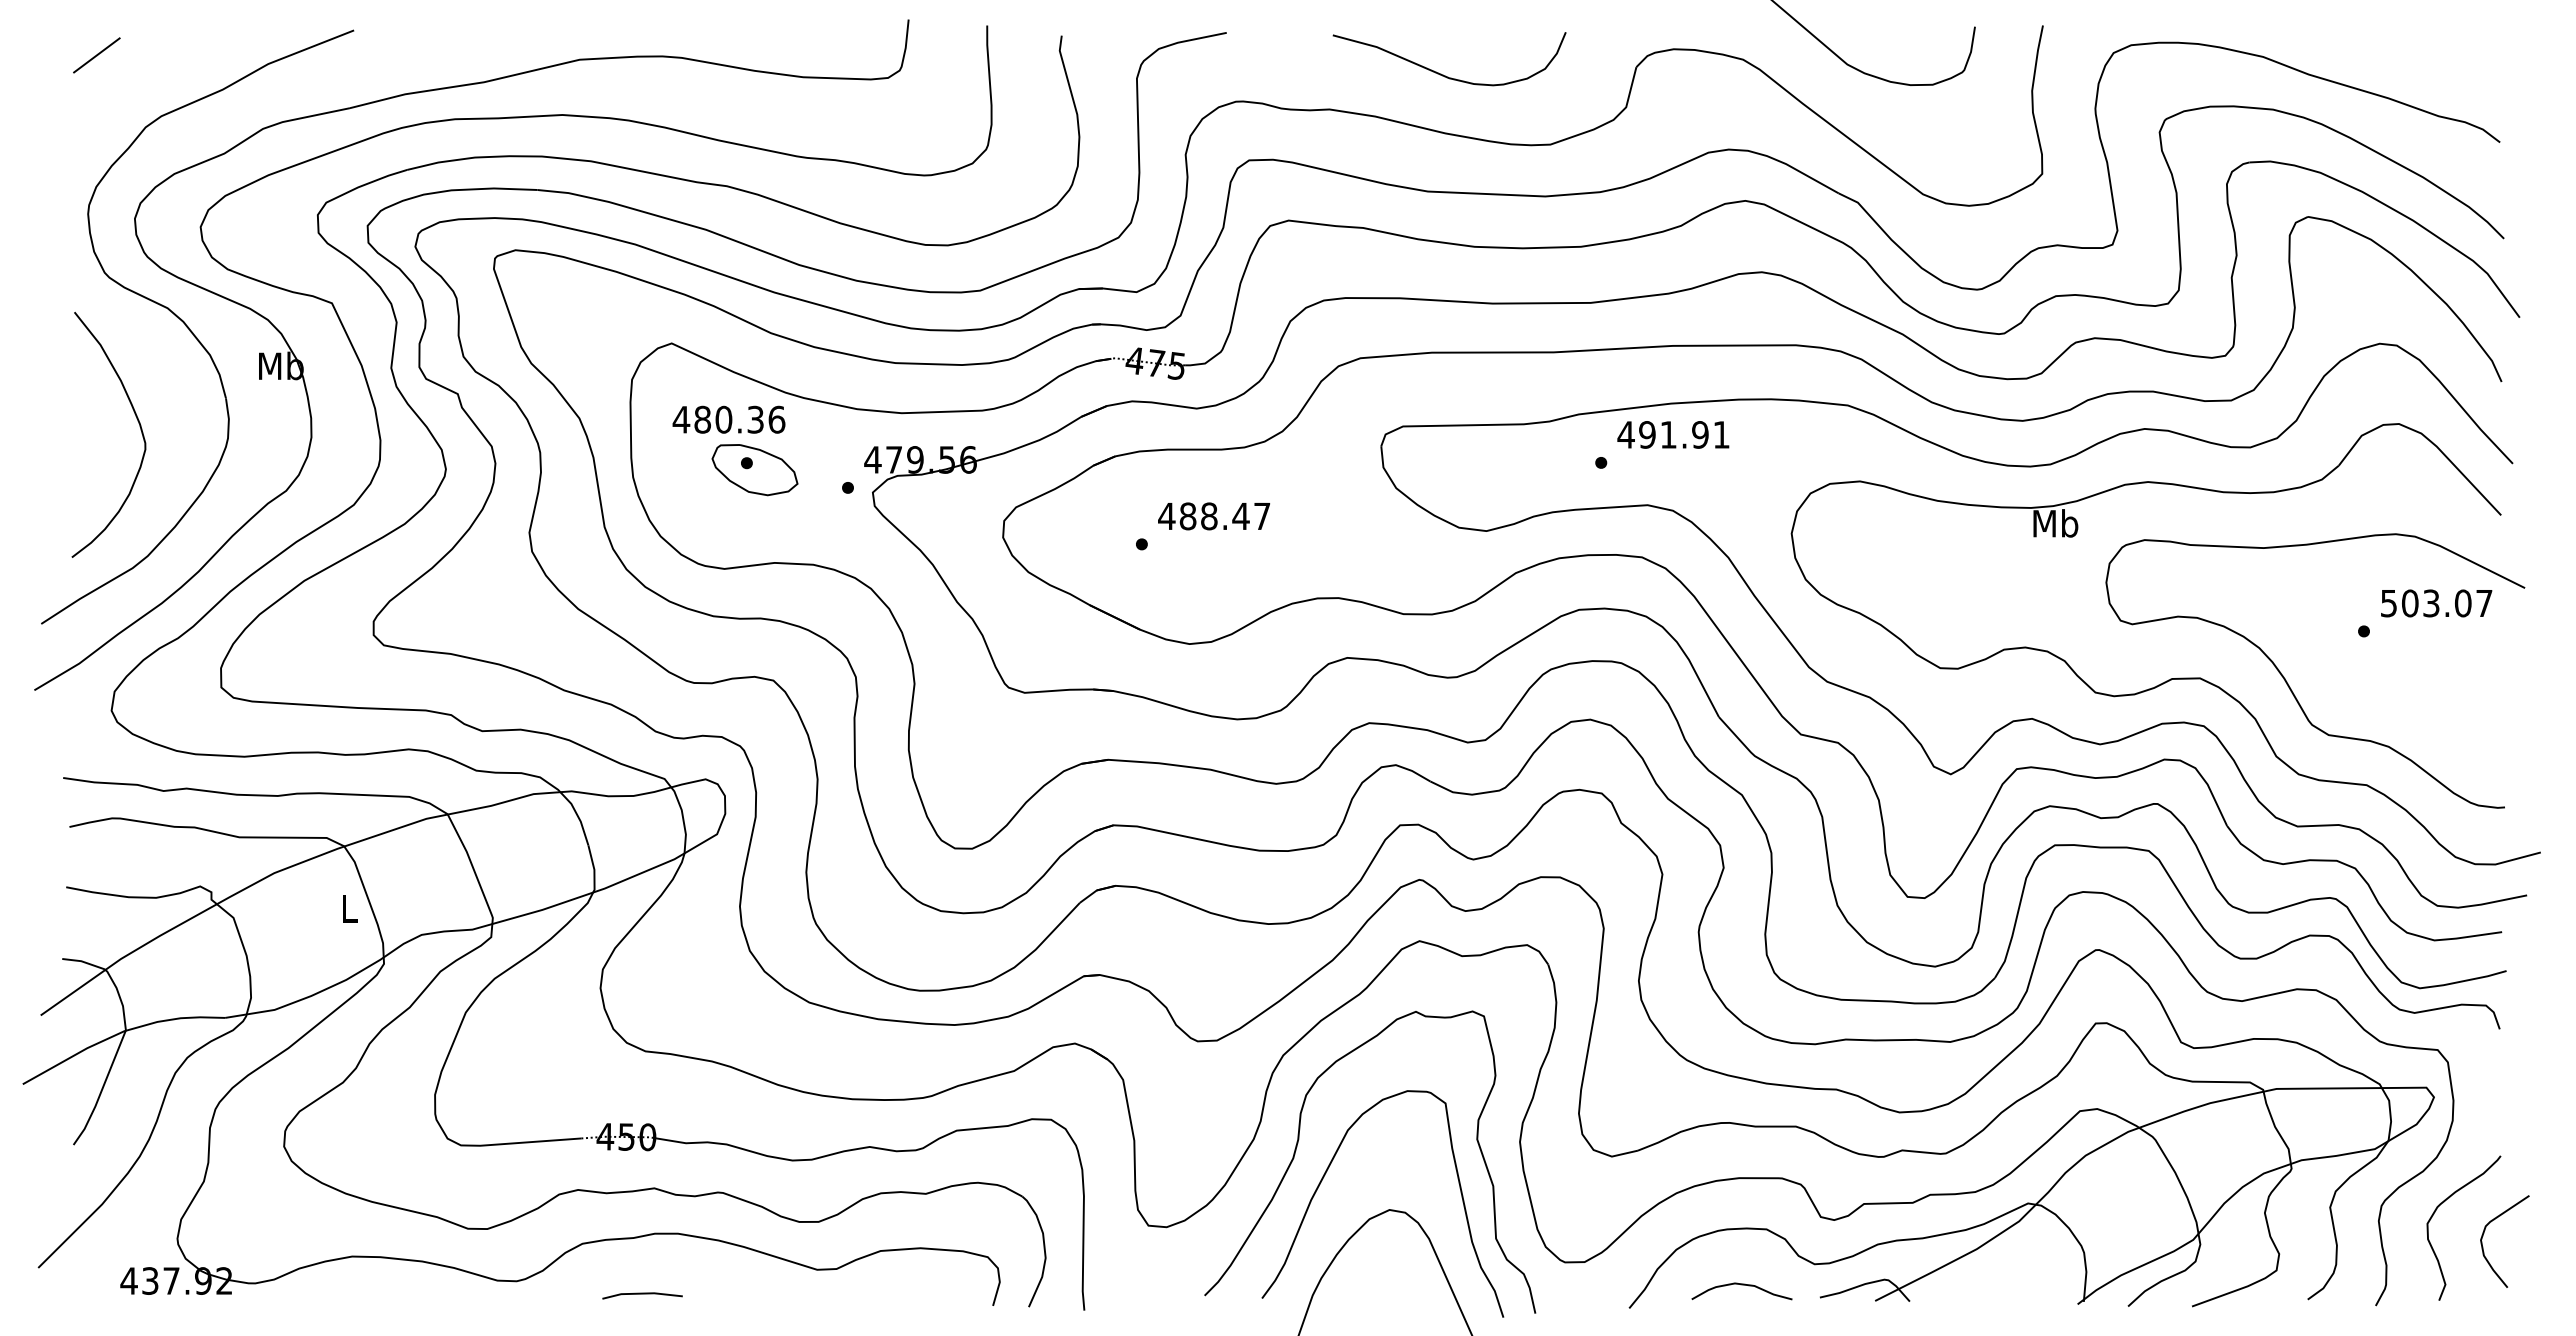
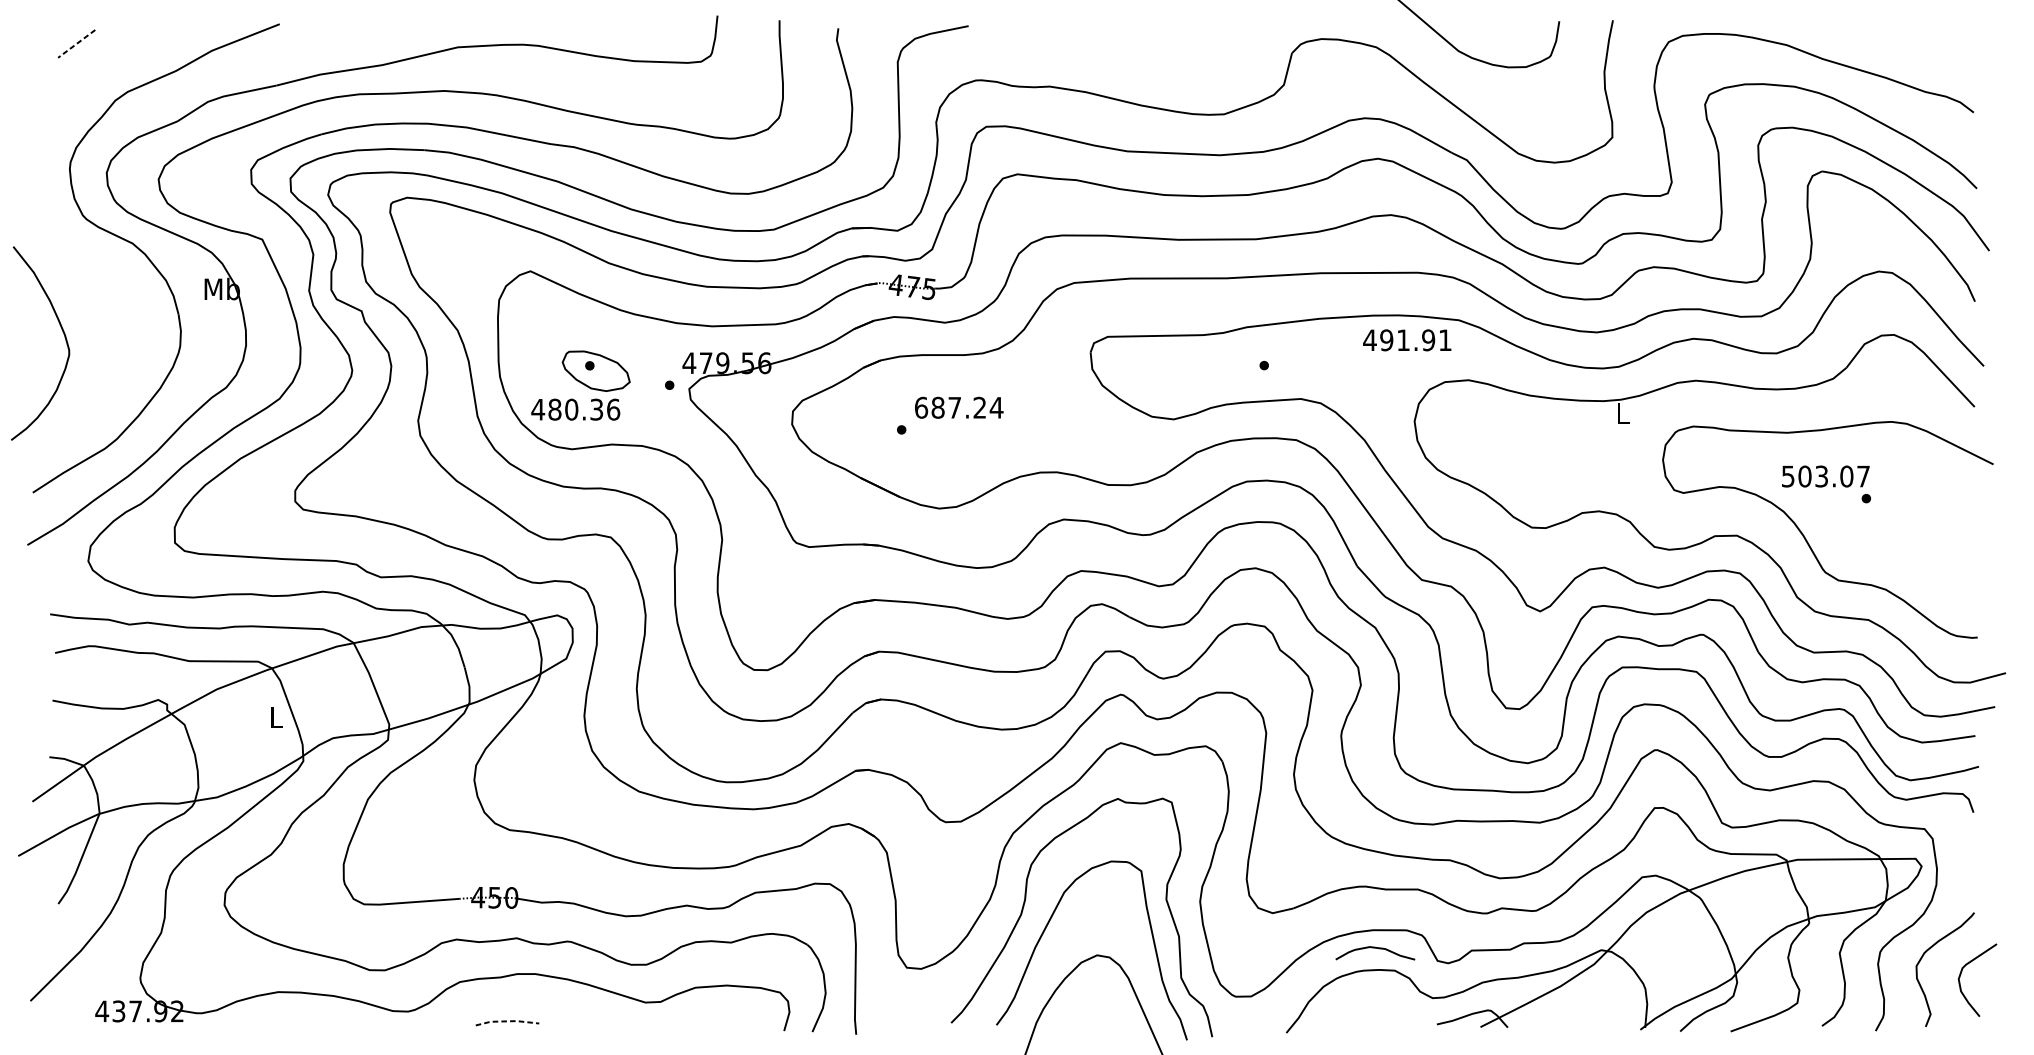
line: (96, 55) -> (76, 43), solid -> dashed
curve: (1441, 73) -> (1138, 58), removed
text: (728, 419) -> (575, 409), moved
curve: (137, 421) -> (63, 332), moved
text: (1673, 434) -> (1407, 340), moved
text: (1214, 516) -> (958, 407), 488.47 -> 687.24
text: (2055, 523) -> (1622, 413), Mb -> L
text: (2436, 603) -> (1825, 476), moved
curve: (1741, 1285) -> (1374, 948), moved
line: (642, 1293) -> (507, 1021), solid -> dashed

